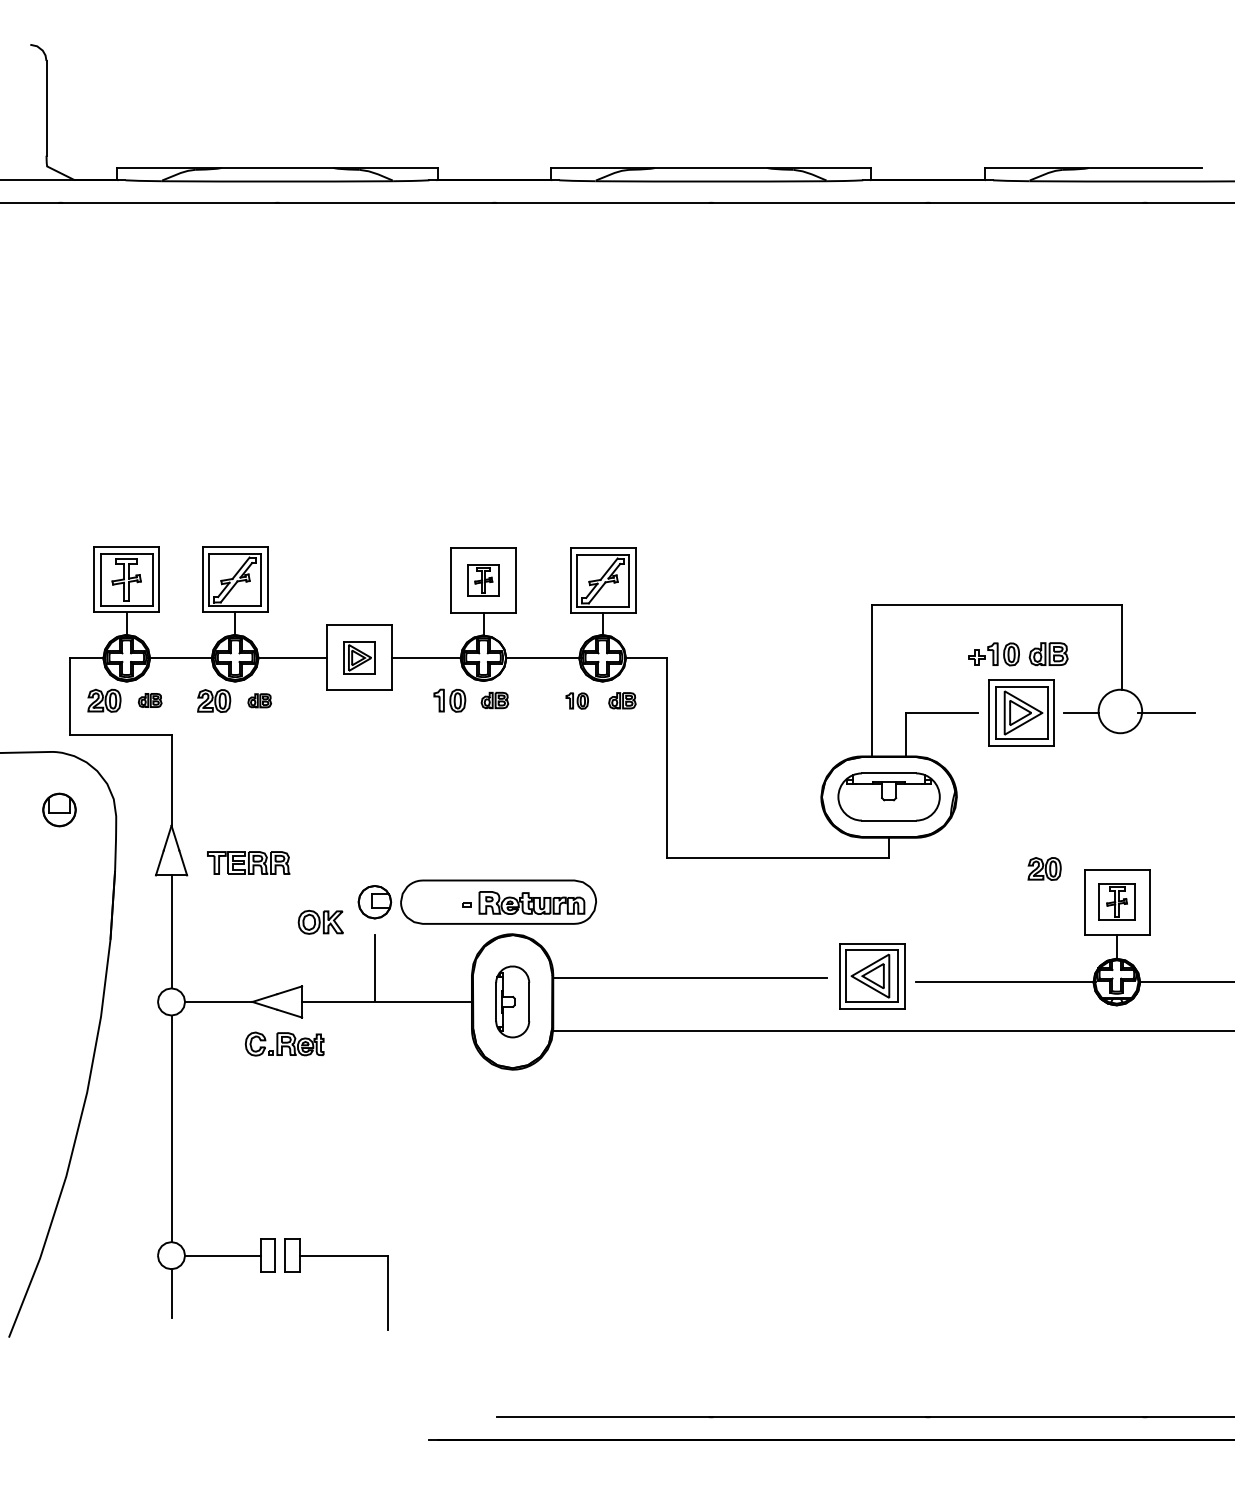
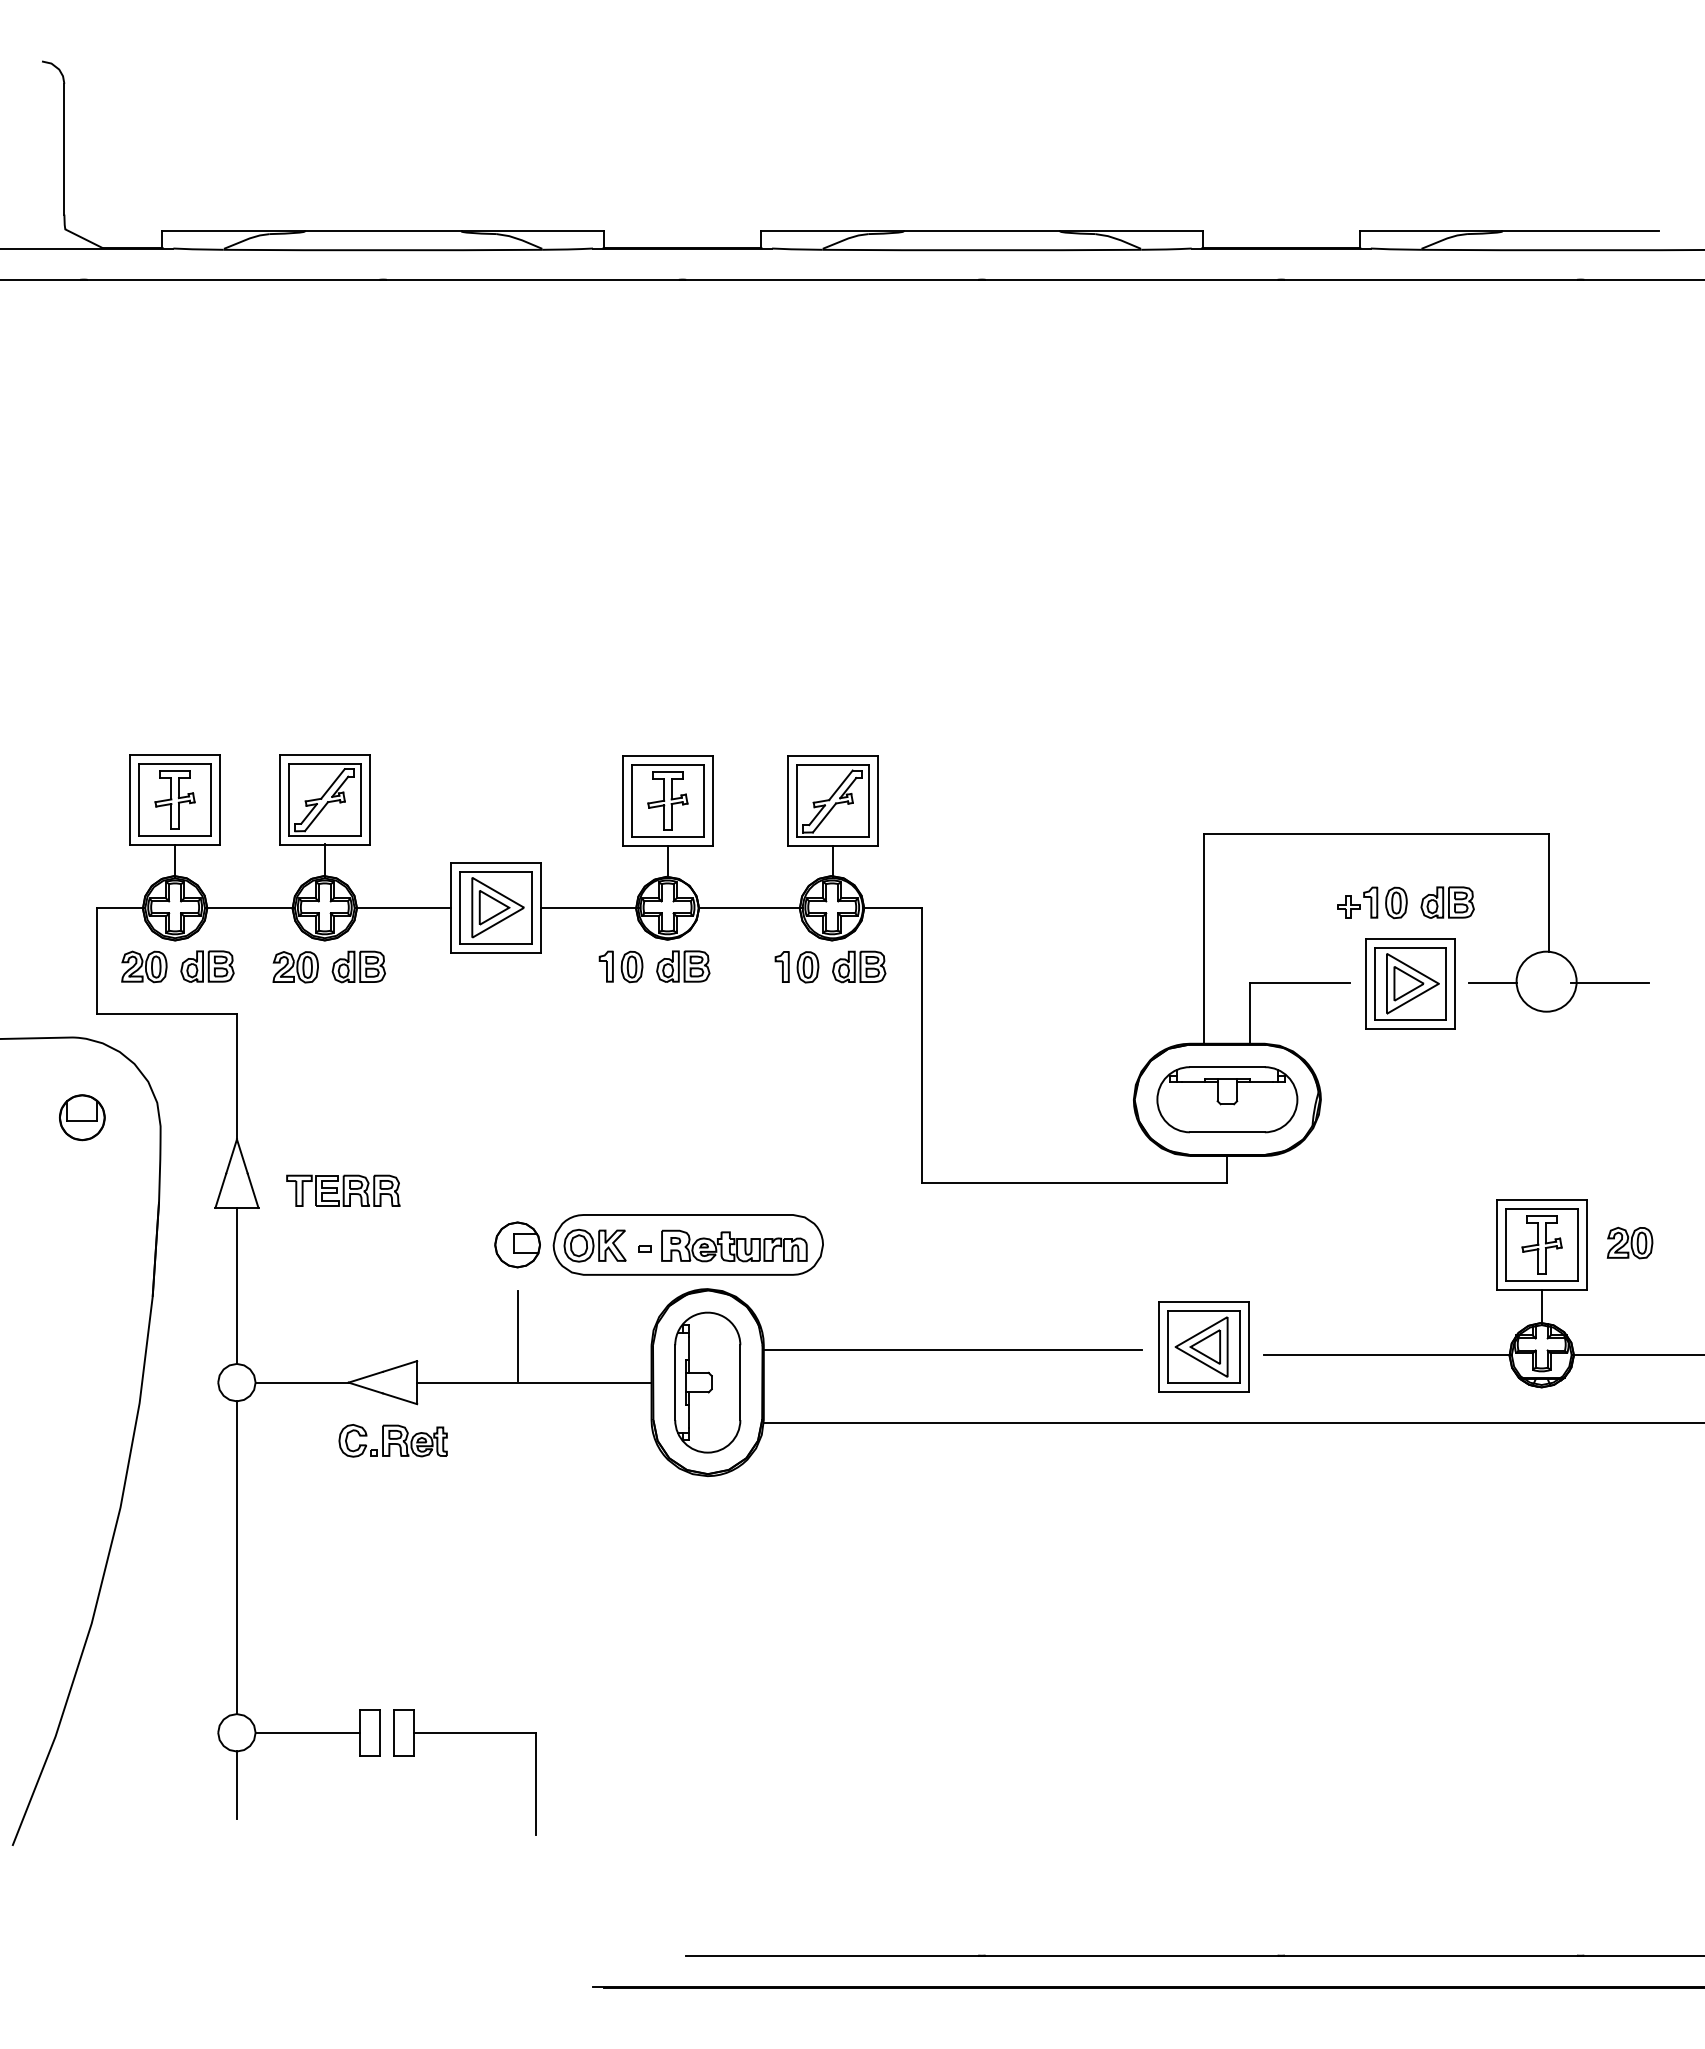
part: (483, 580) -> (667, 800), size x1.67
part: (358, 657) -> (495, 907), size x1.67
part: (150, 700) -> (207, 966), size x1.67
part: (259, 700) -> (358, 966), size x1.67
part: (495, 700) -> (683, 966), size x1.43
part: (622, 700) -> (859, 966), size x1.43
part: (576, 701) -> (796, 967), size x1.43
part: (1044, 868) -> (1629, 1242), moved
part: (1116, 901) -> (1541, 1244), size x1.43
part: (320, 922) -> (594, 1245), moved
part: (512, 1001) -> (707, 1382), size x1.43

